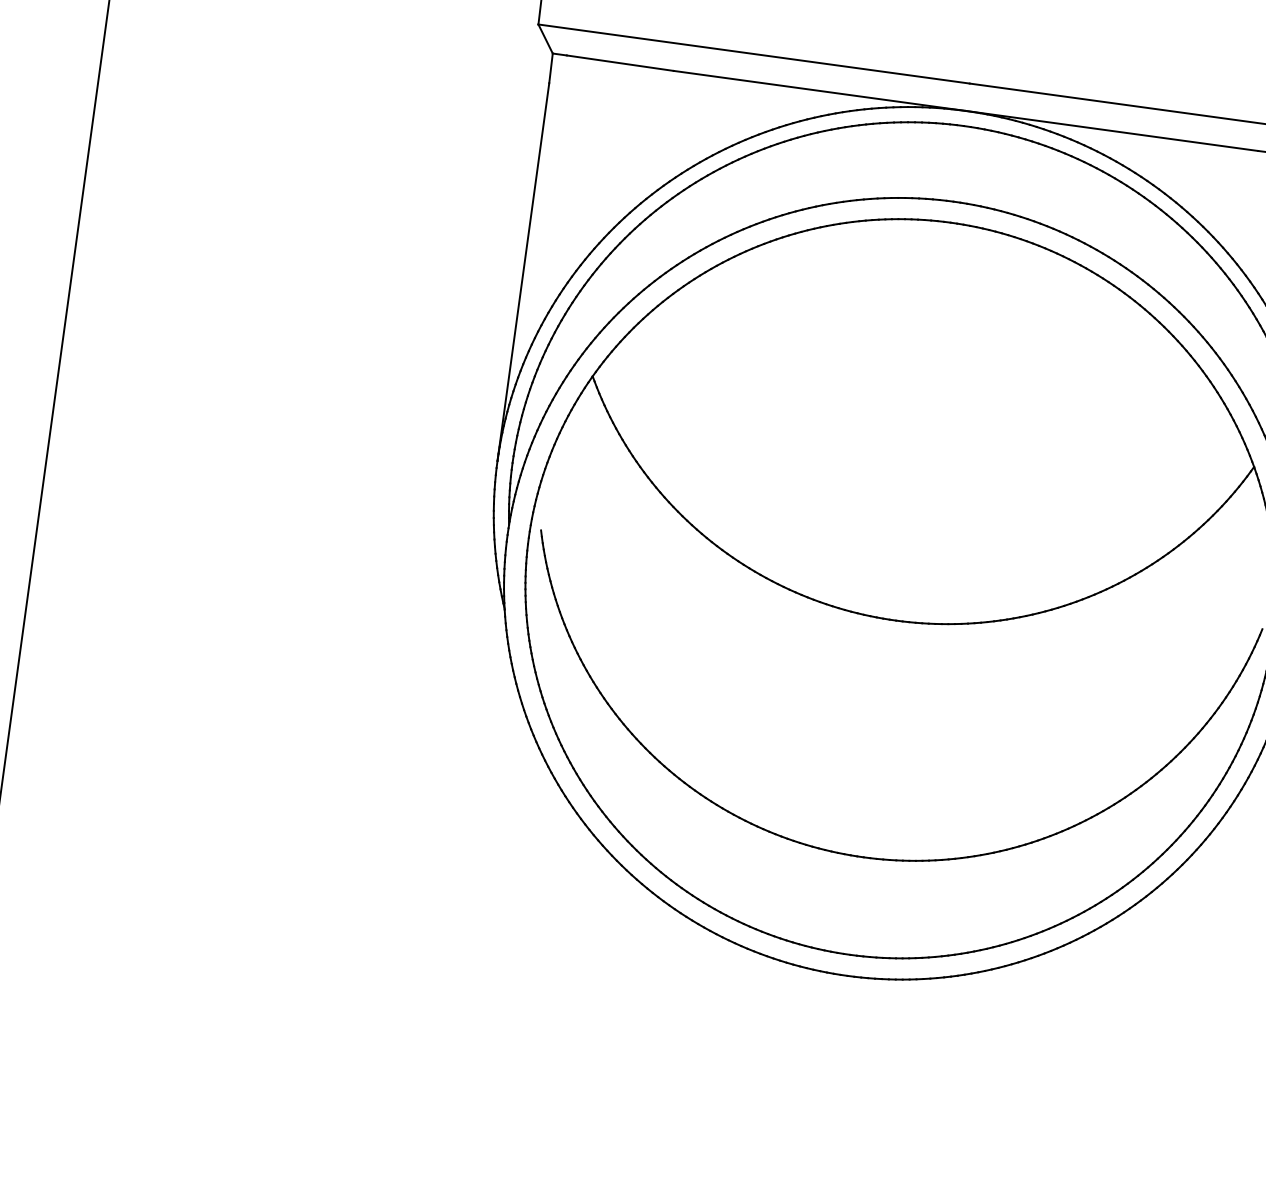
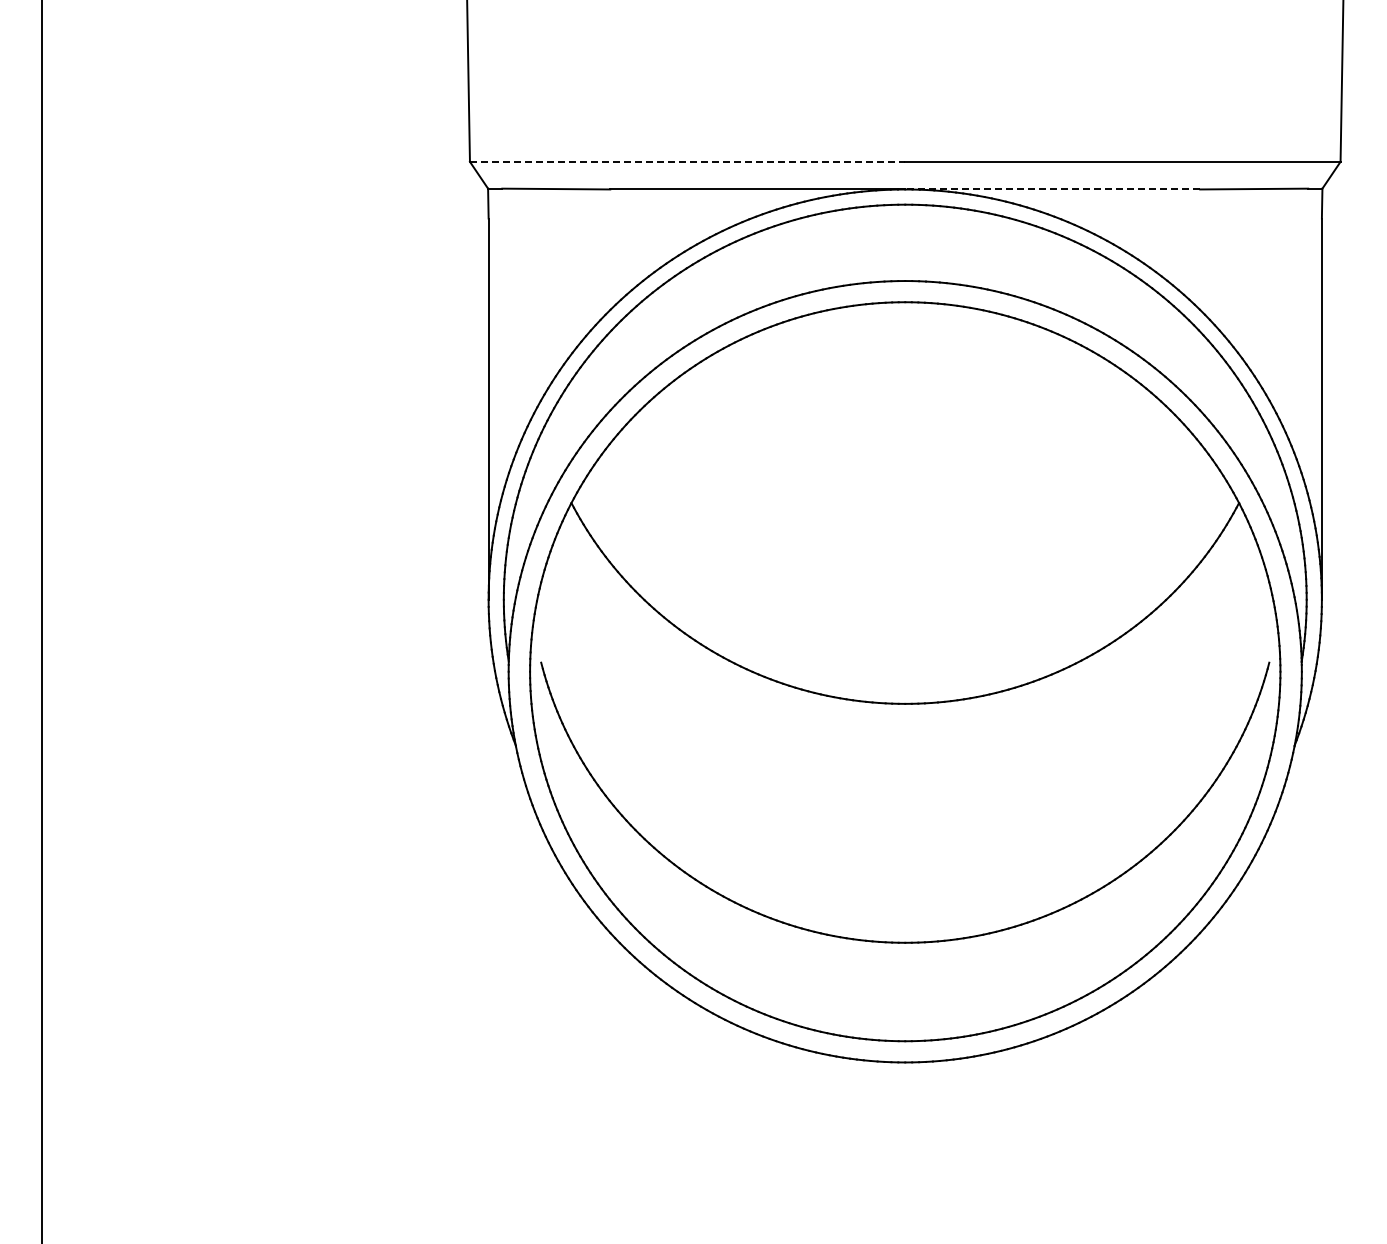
line: (754, 53) -> (687, 161), solid -> dashed
line: (1111, 130) -> (1052, 189), solid -> dashed

